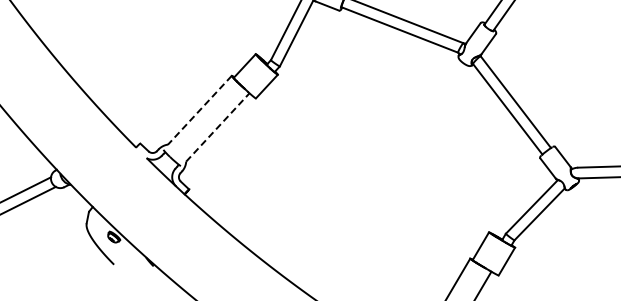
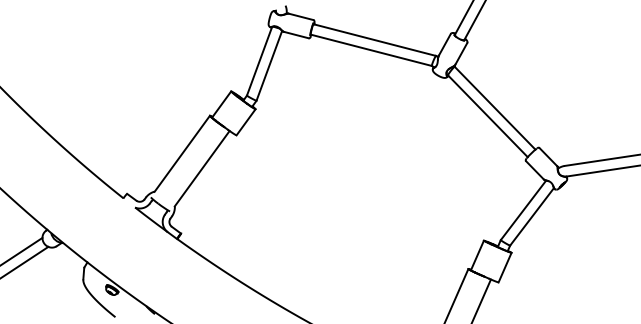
line: (199, 111) -> (182, 154), dashed -> solid
line: (218, 127) -> (202, 168), dashed -> solid

